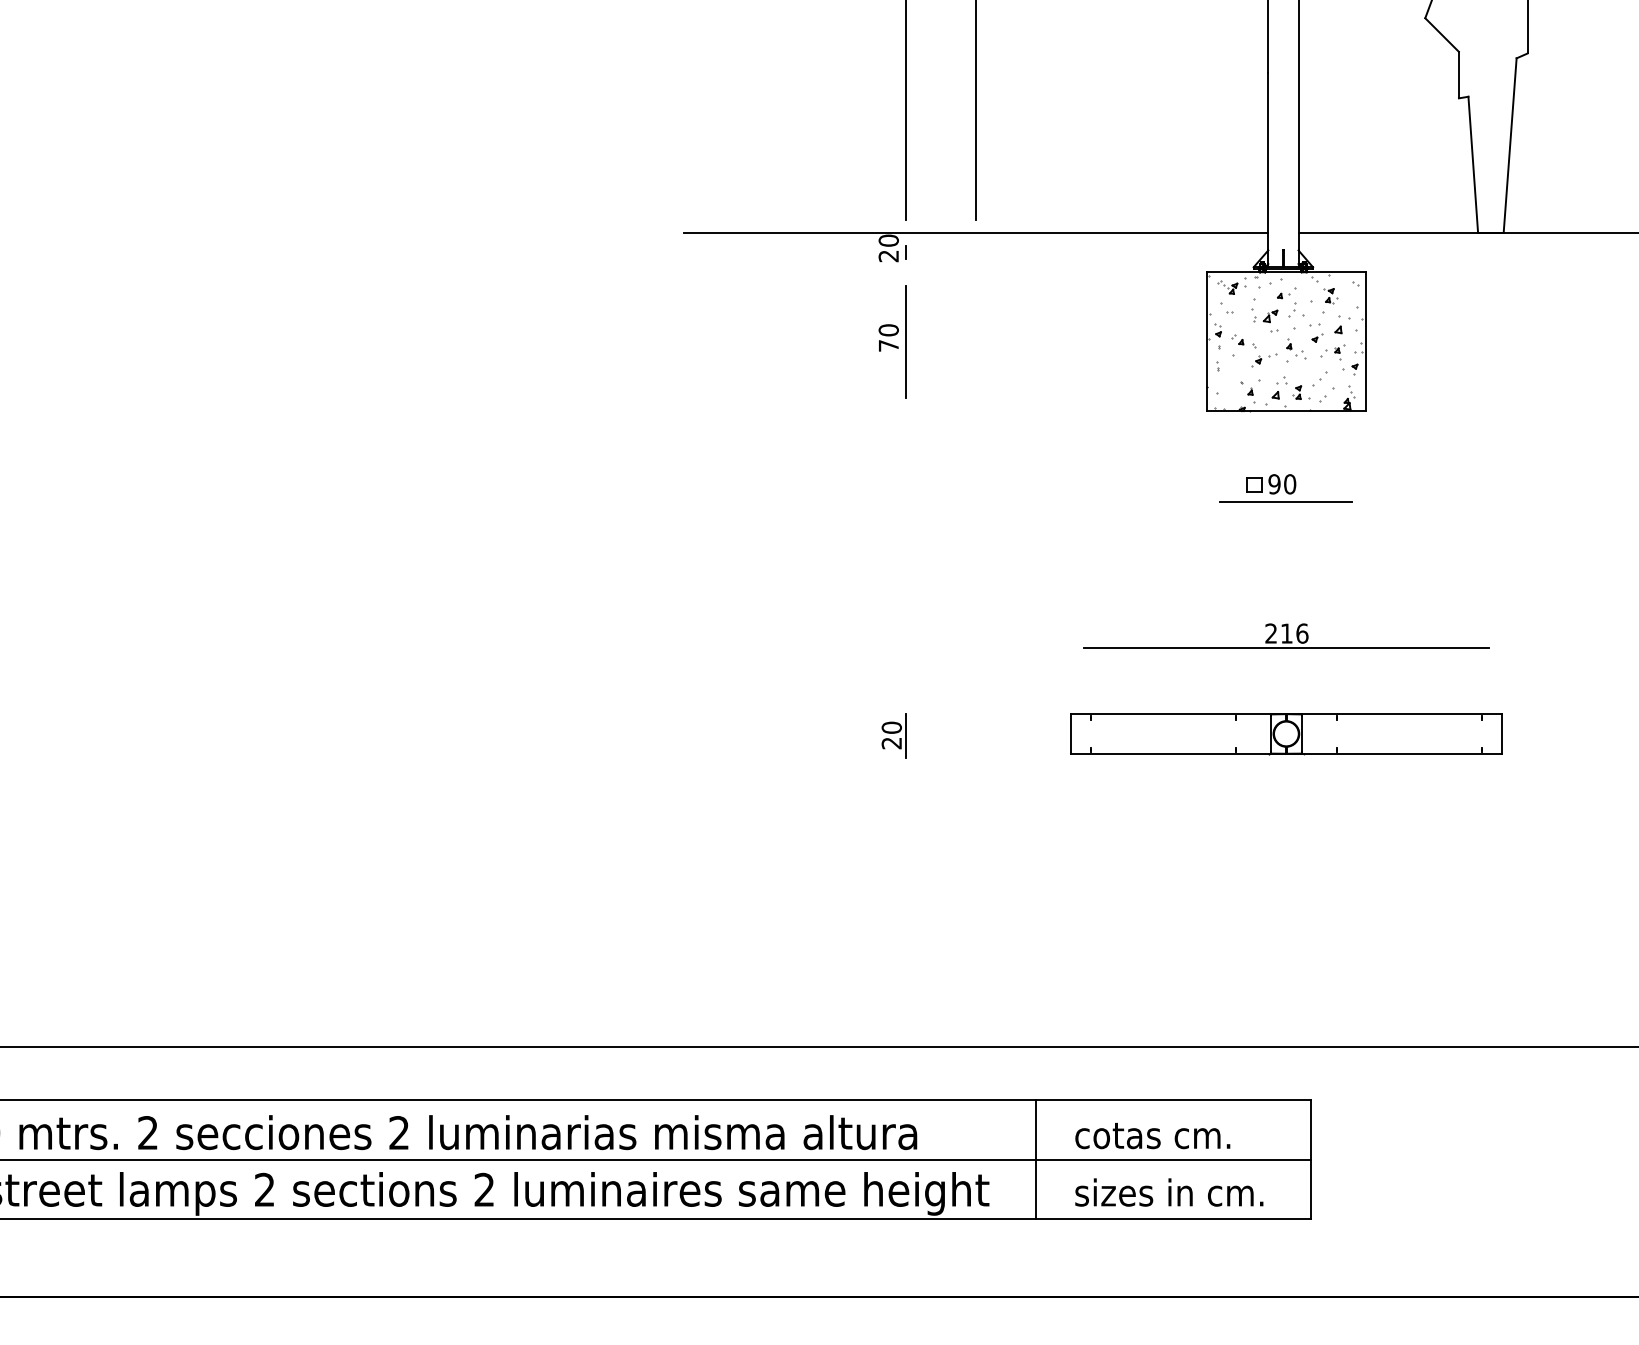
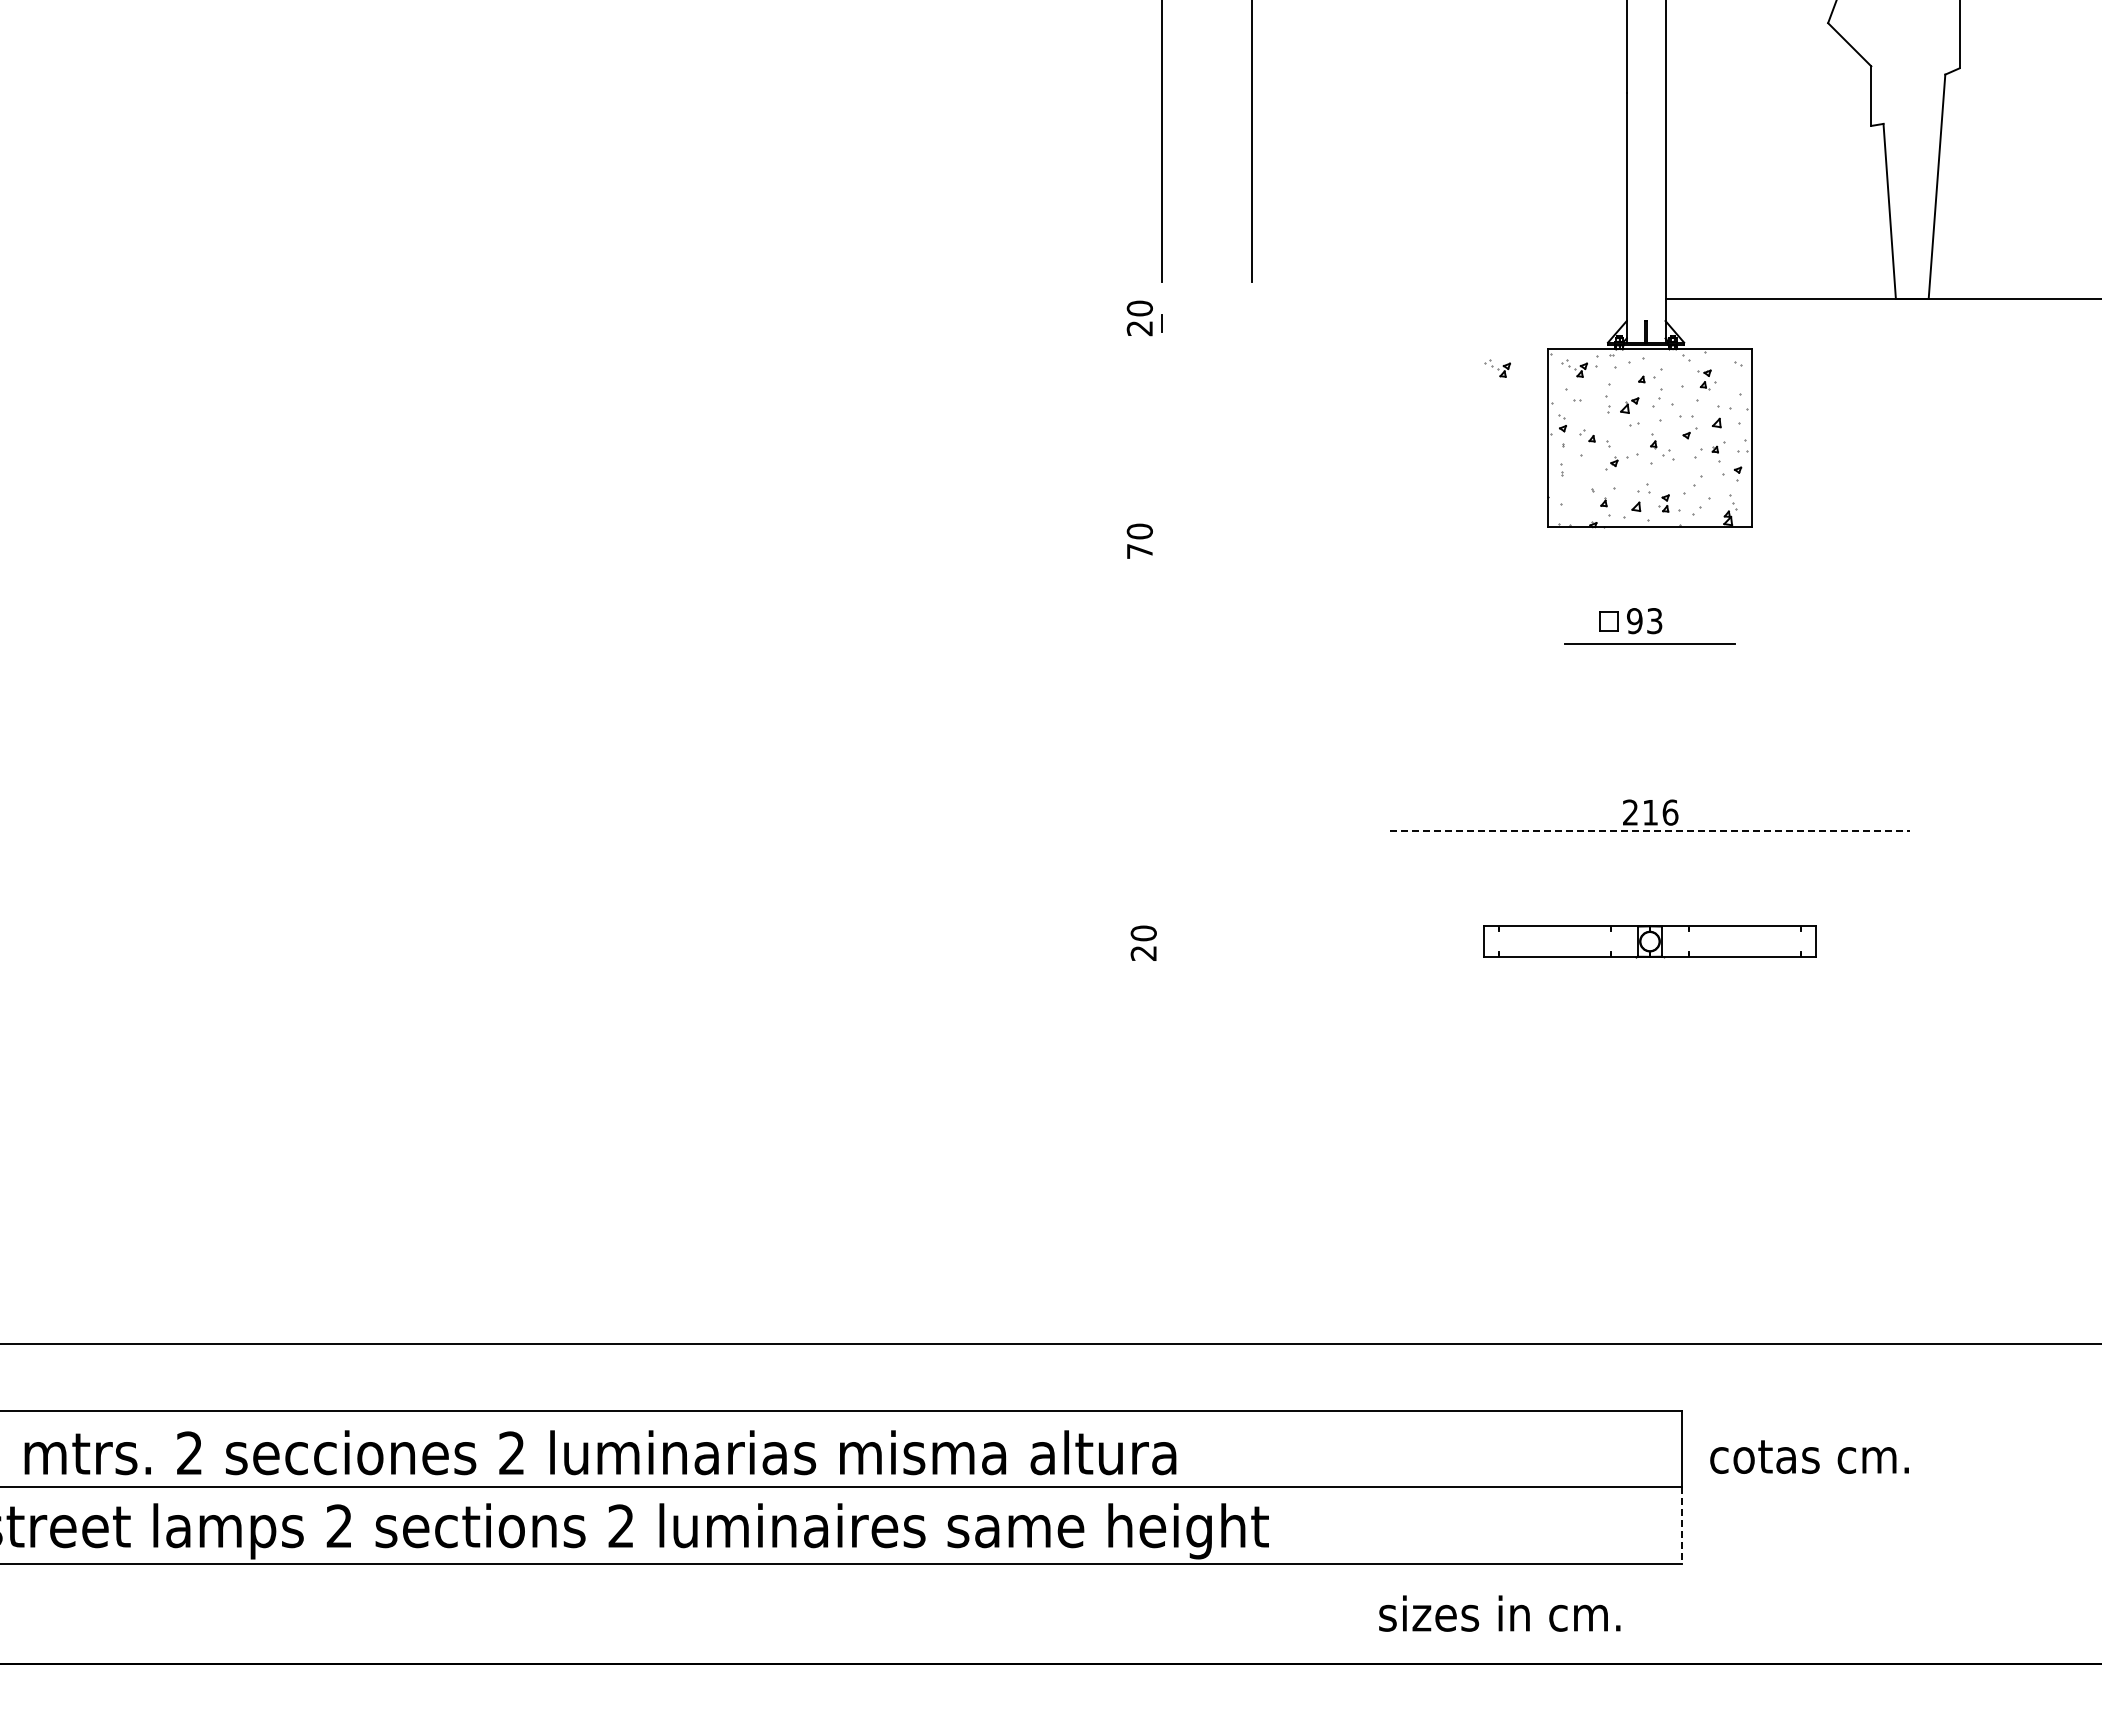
line: (975, 232) -> (1251, 298), removed
part: (1167, 287) -> (1497, 368), added
text: (888, 337) -> (1139, 540), moved
line: (906, 341) -> (1162, 438), removed
text: (1289, 484) -> (1654, 621), 90 -> 93
line: (1286, 648) -> (1650, 831), solid -> dashed
part: (1286, 734) -> (1649, 941), size x0.6
line: (906, 735) -> (1162, 943), removed
text: (1152, 1135) -> (1809, 1456), moved
line: (1035, 1159) -> (1328, 1487), removed
line: (1310, 1190) -> (1681, 1526), solid -> dashed
text: (1169, 1192) -> (1499, 1613), moved

